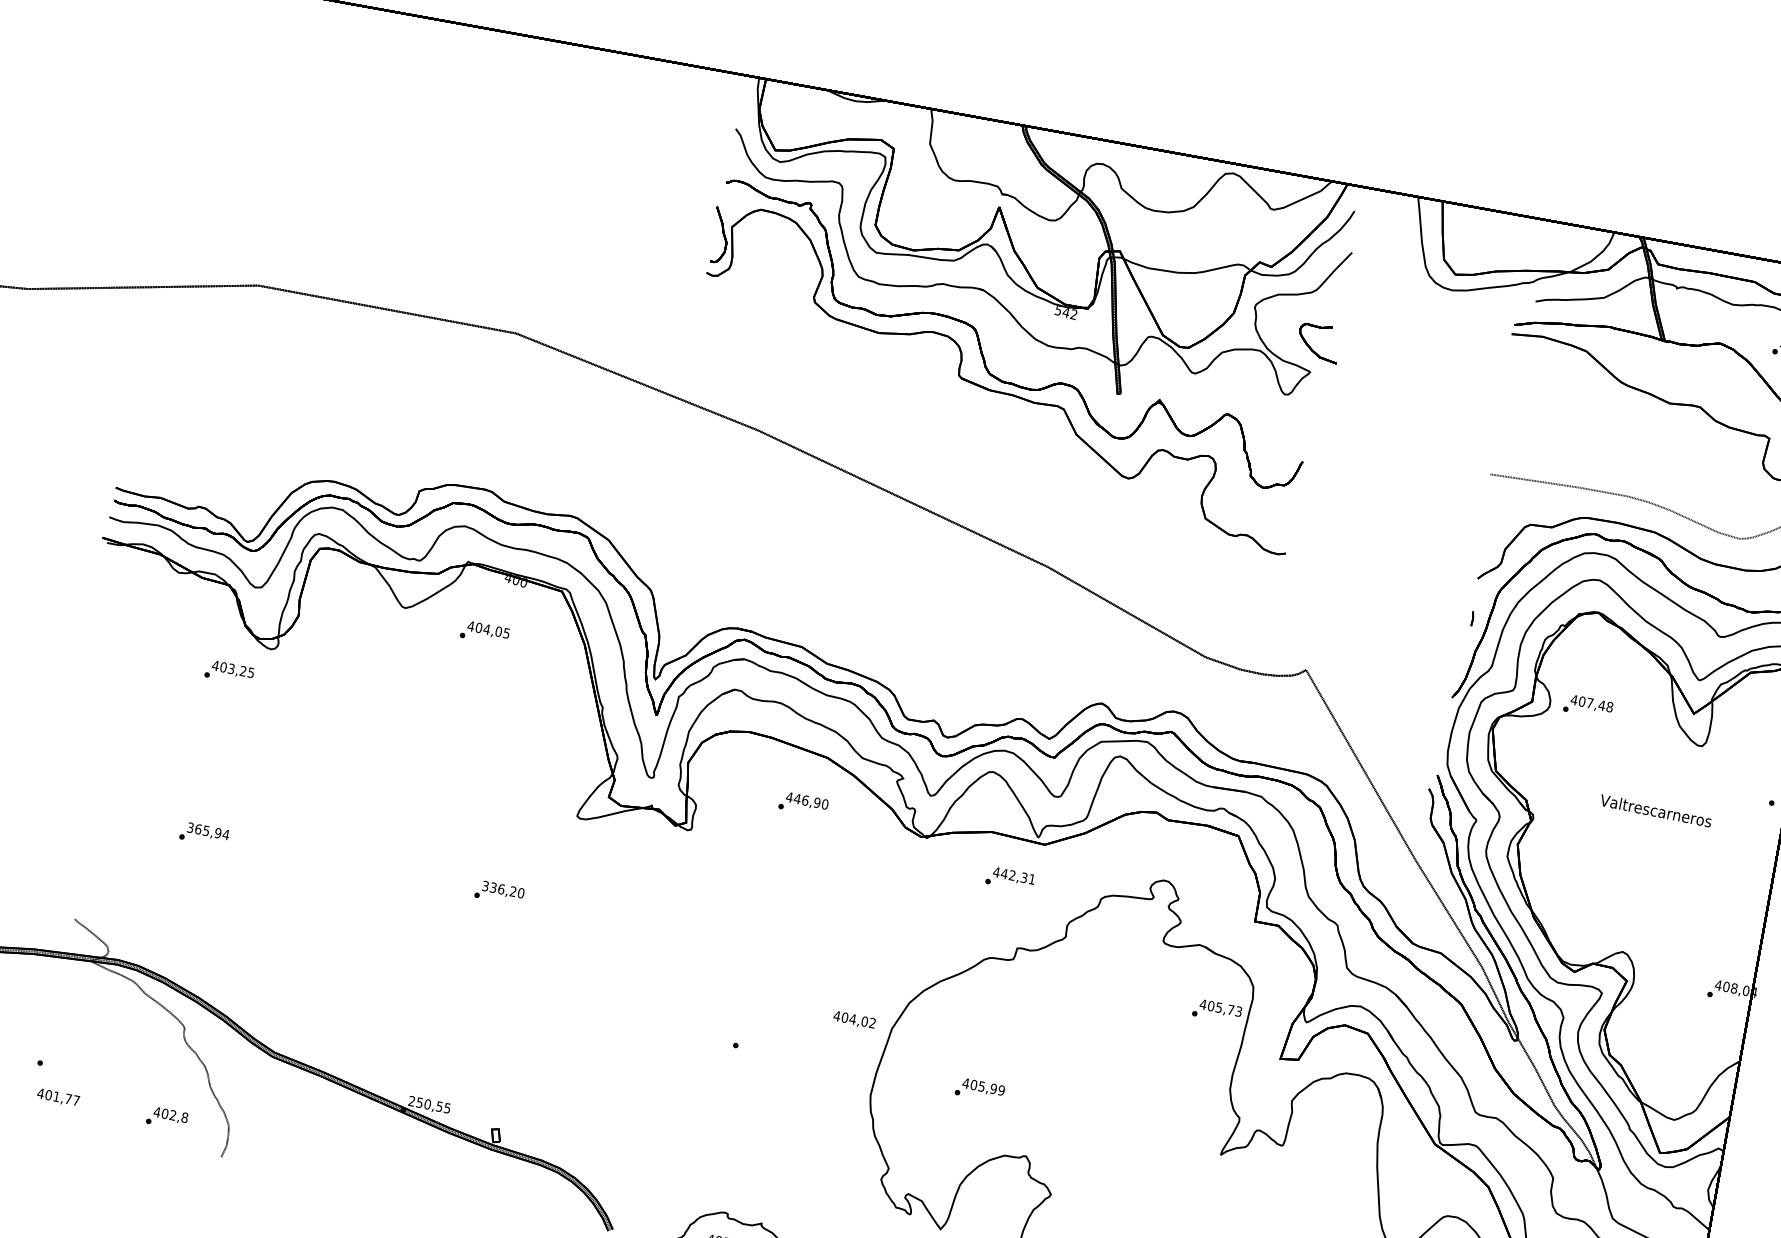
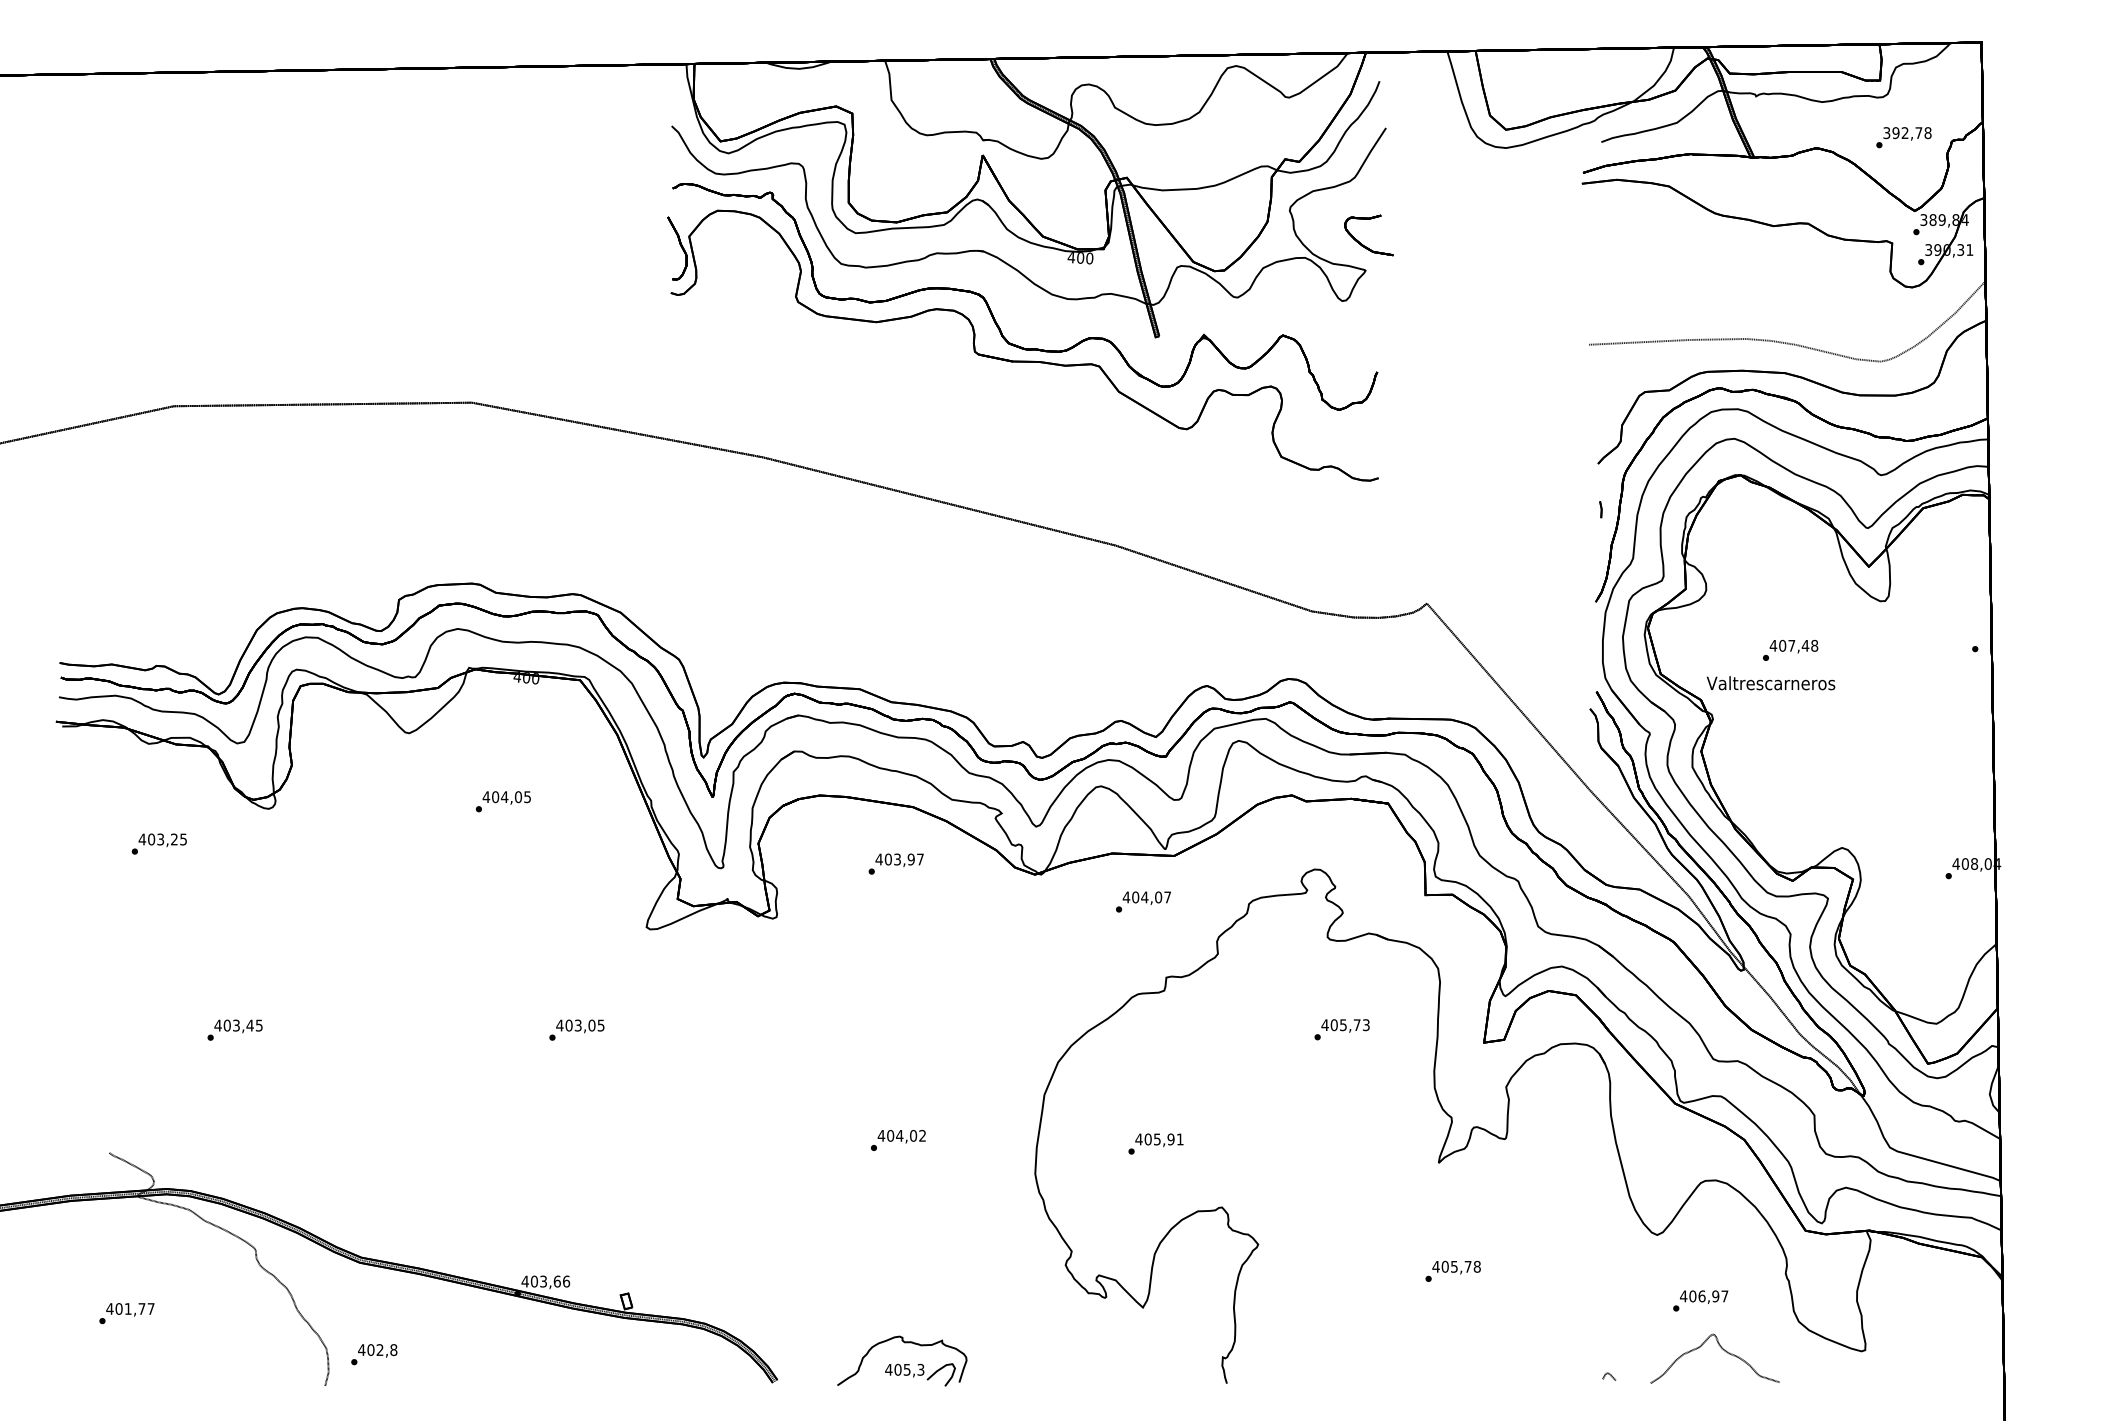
text: (1066, 312) -> (1080, 258), 542 -> 400
text: (484, 632) -> (502, 801), moved
text: (228, 672) -> (158, 843), moved
text: (1588, 706) -> (1790, 649), moved
text: (811, 801) -> (904, 859), 446,90 -> 403,97
text: (1655, 810) -> (1770, 683), moved
text: (208, 831) -> (238, 1025), 365,94 -> 403,45
text: (1017, 876) -> (1150, 897), 442,31 -> 404,07
text: (503, 889) -> (580, 1025), 336,20 -> 403,05
text: (1216, 1011) -> (1341, 1029), moved
text: (854, 1020) -> (901, 1136), moved
text: (1000, 1090) -> (1179, 1139), 405,99 -> 405,91
text: (58, 1097) -> (130, 1309), moved
text: (429, 1104) -> (545, 1281), 250,55 -> 403,66
text: (167, 1118) -> (374, 1354), moved

